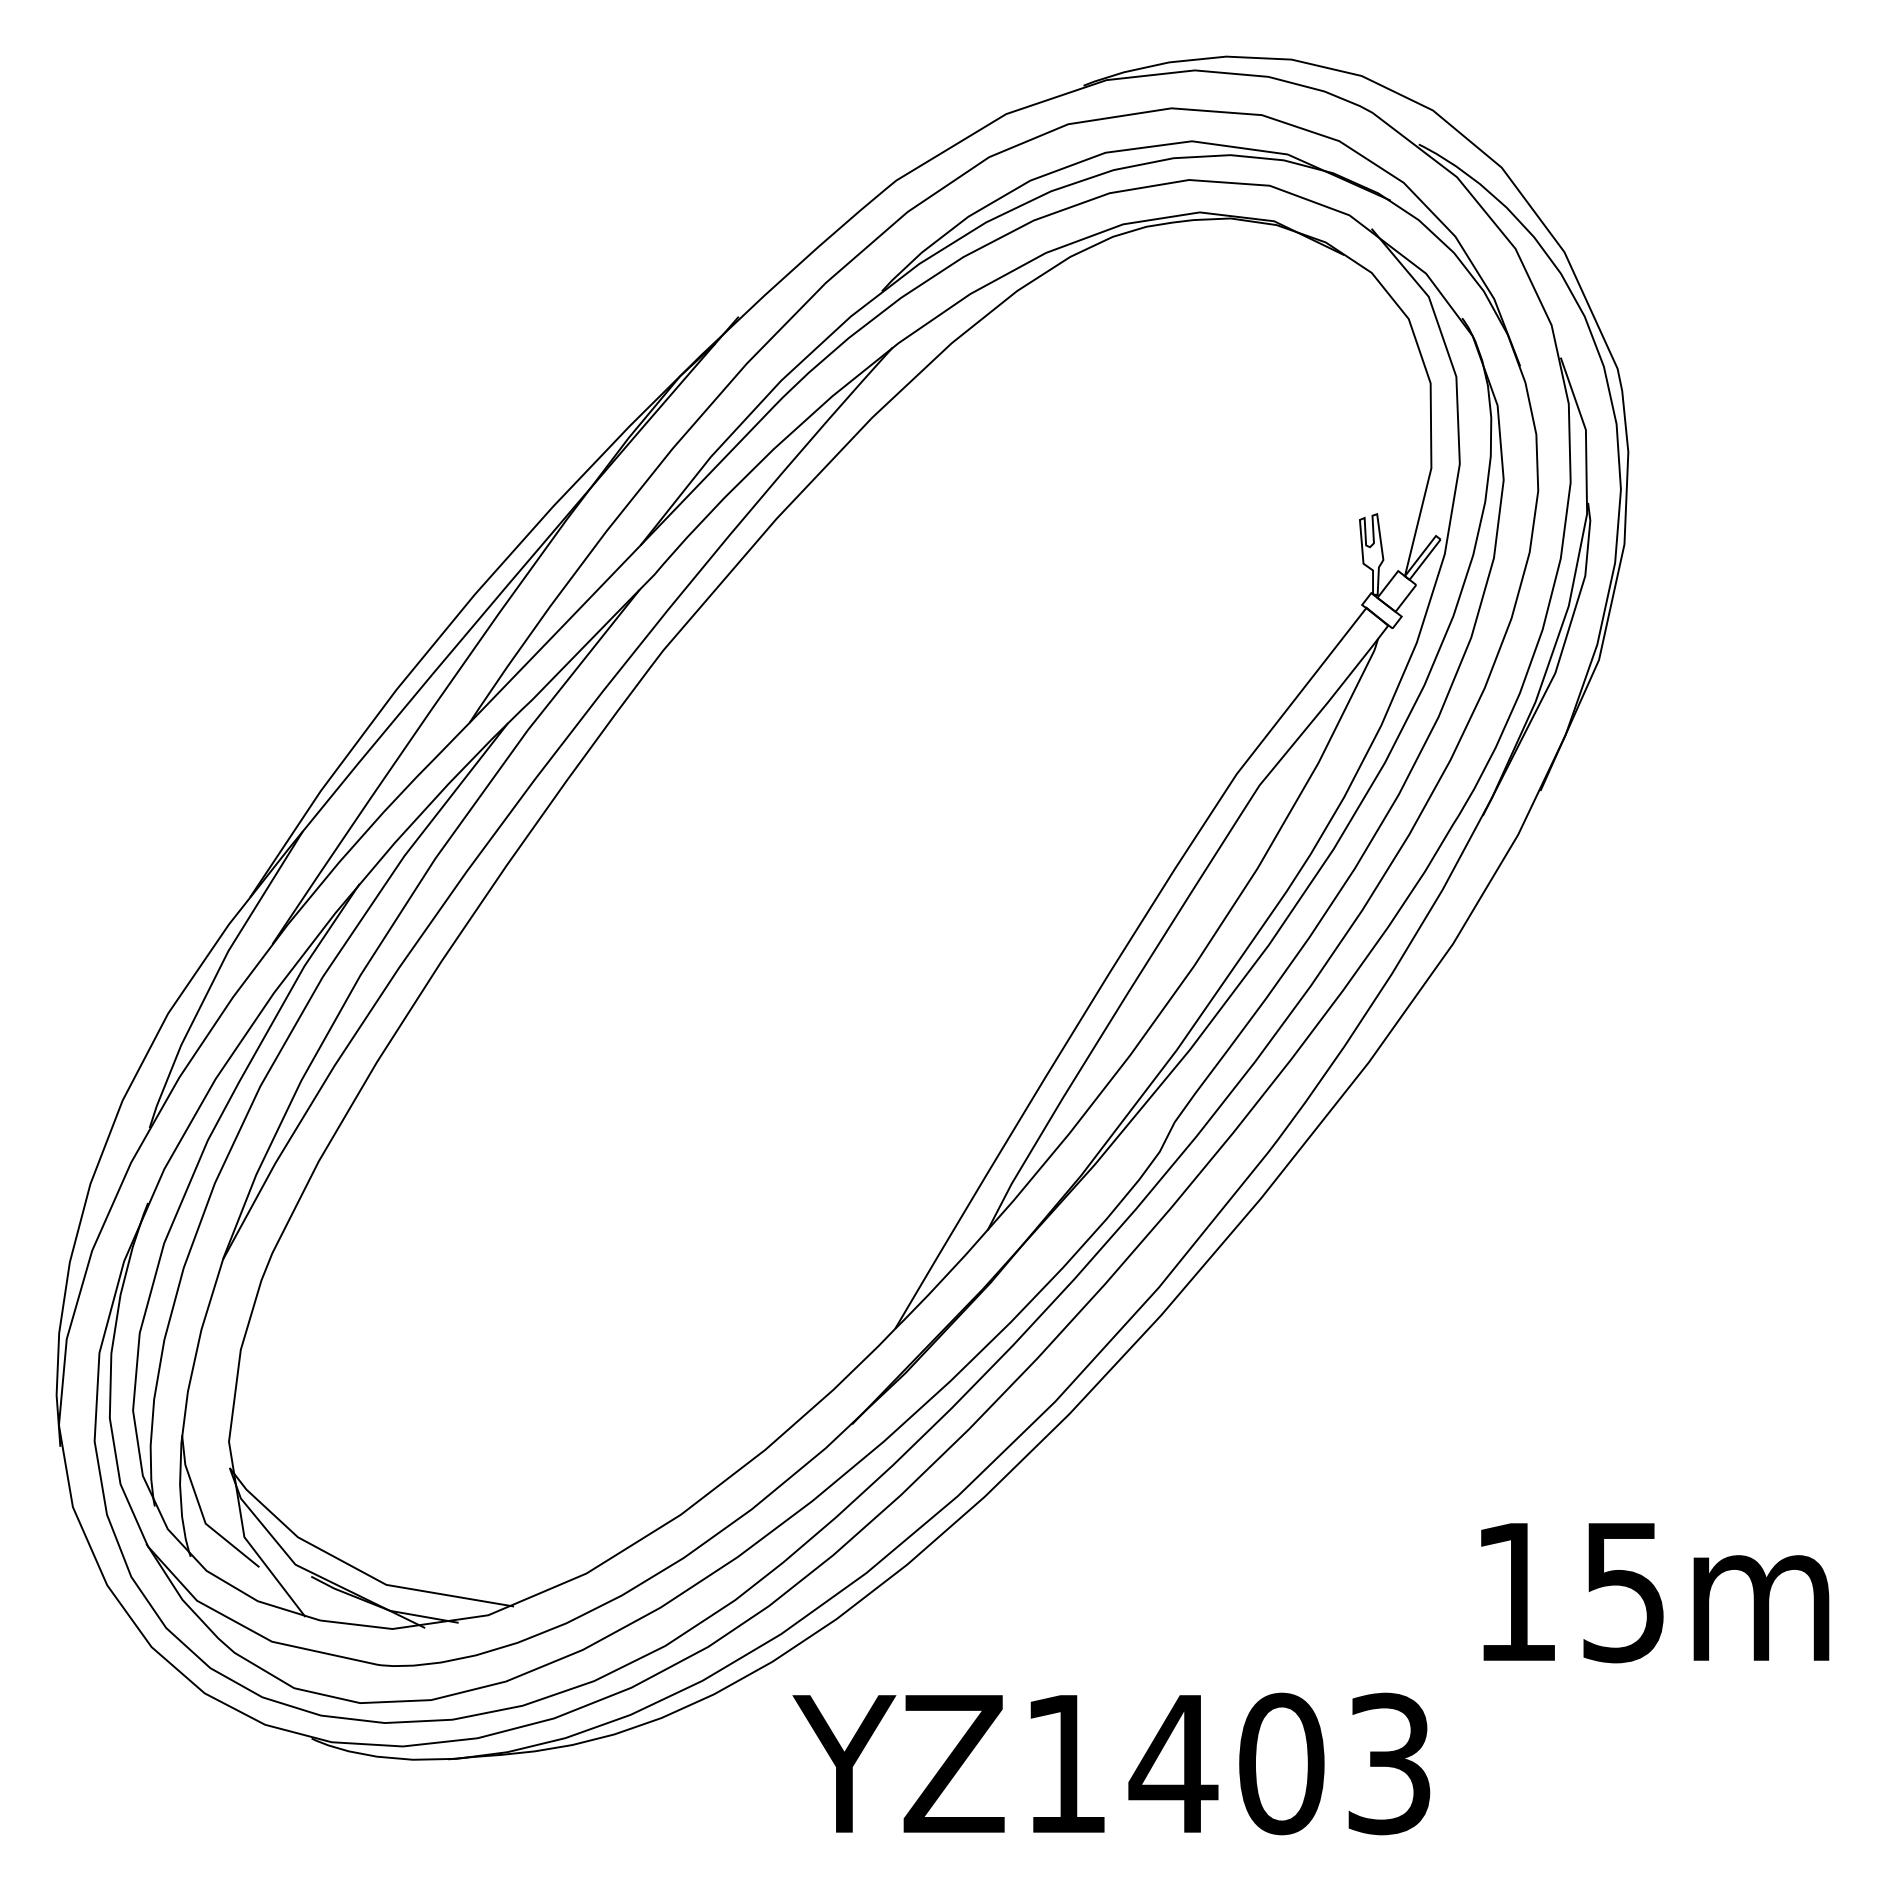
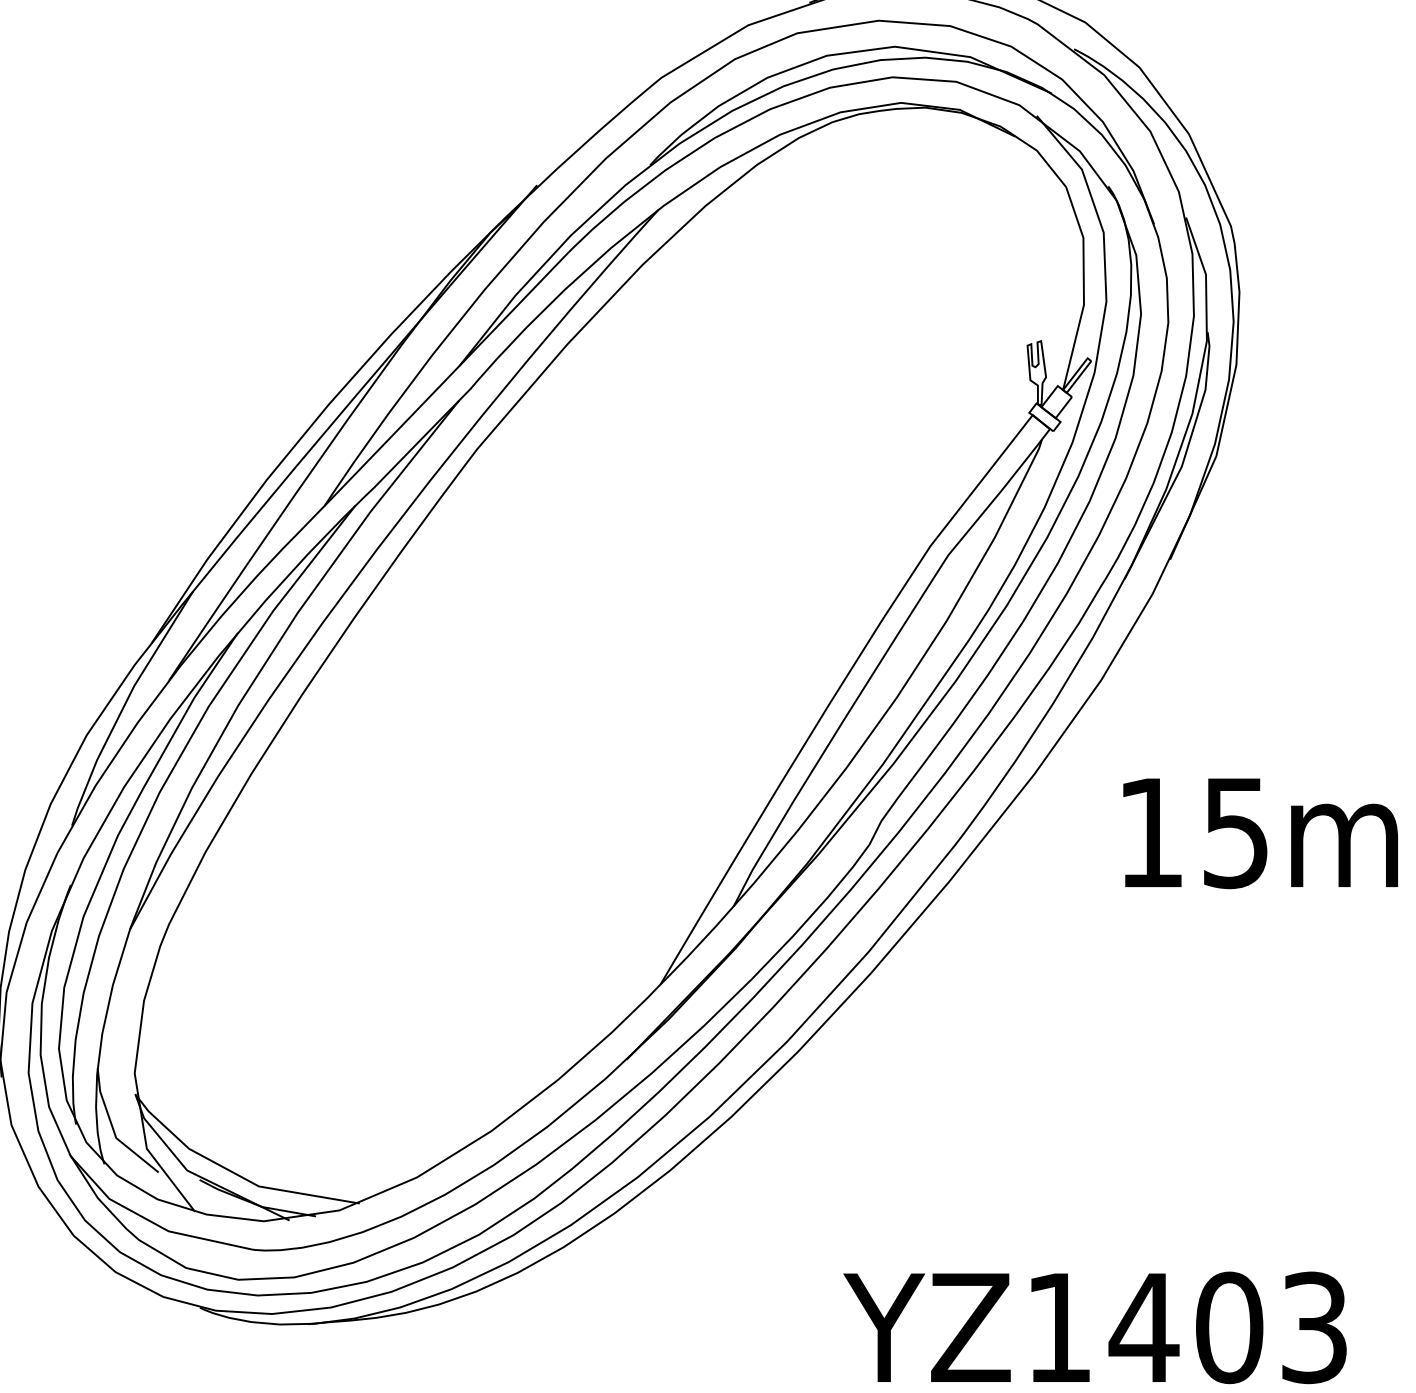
text: (1655, 1593) -> (1260, 834), moved
text: (1111, 1763) -> (1095, 1327), moved

